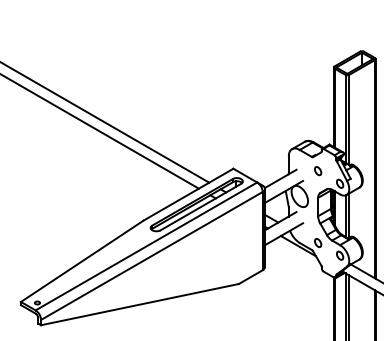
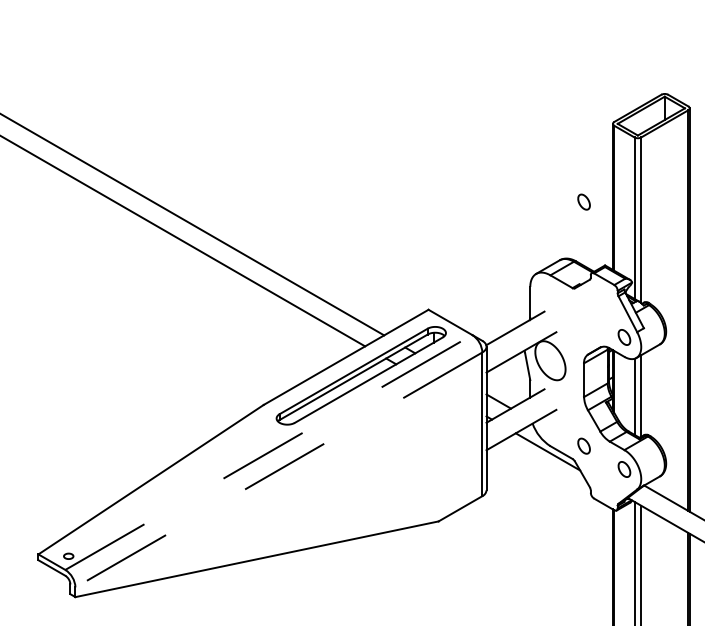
part: (318, 171) -> (584, 202), moved
line: (146, 246) -> (268, 452), solid -> dashed
line: (151, 255) -> (278, 469), solid -> dashed

